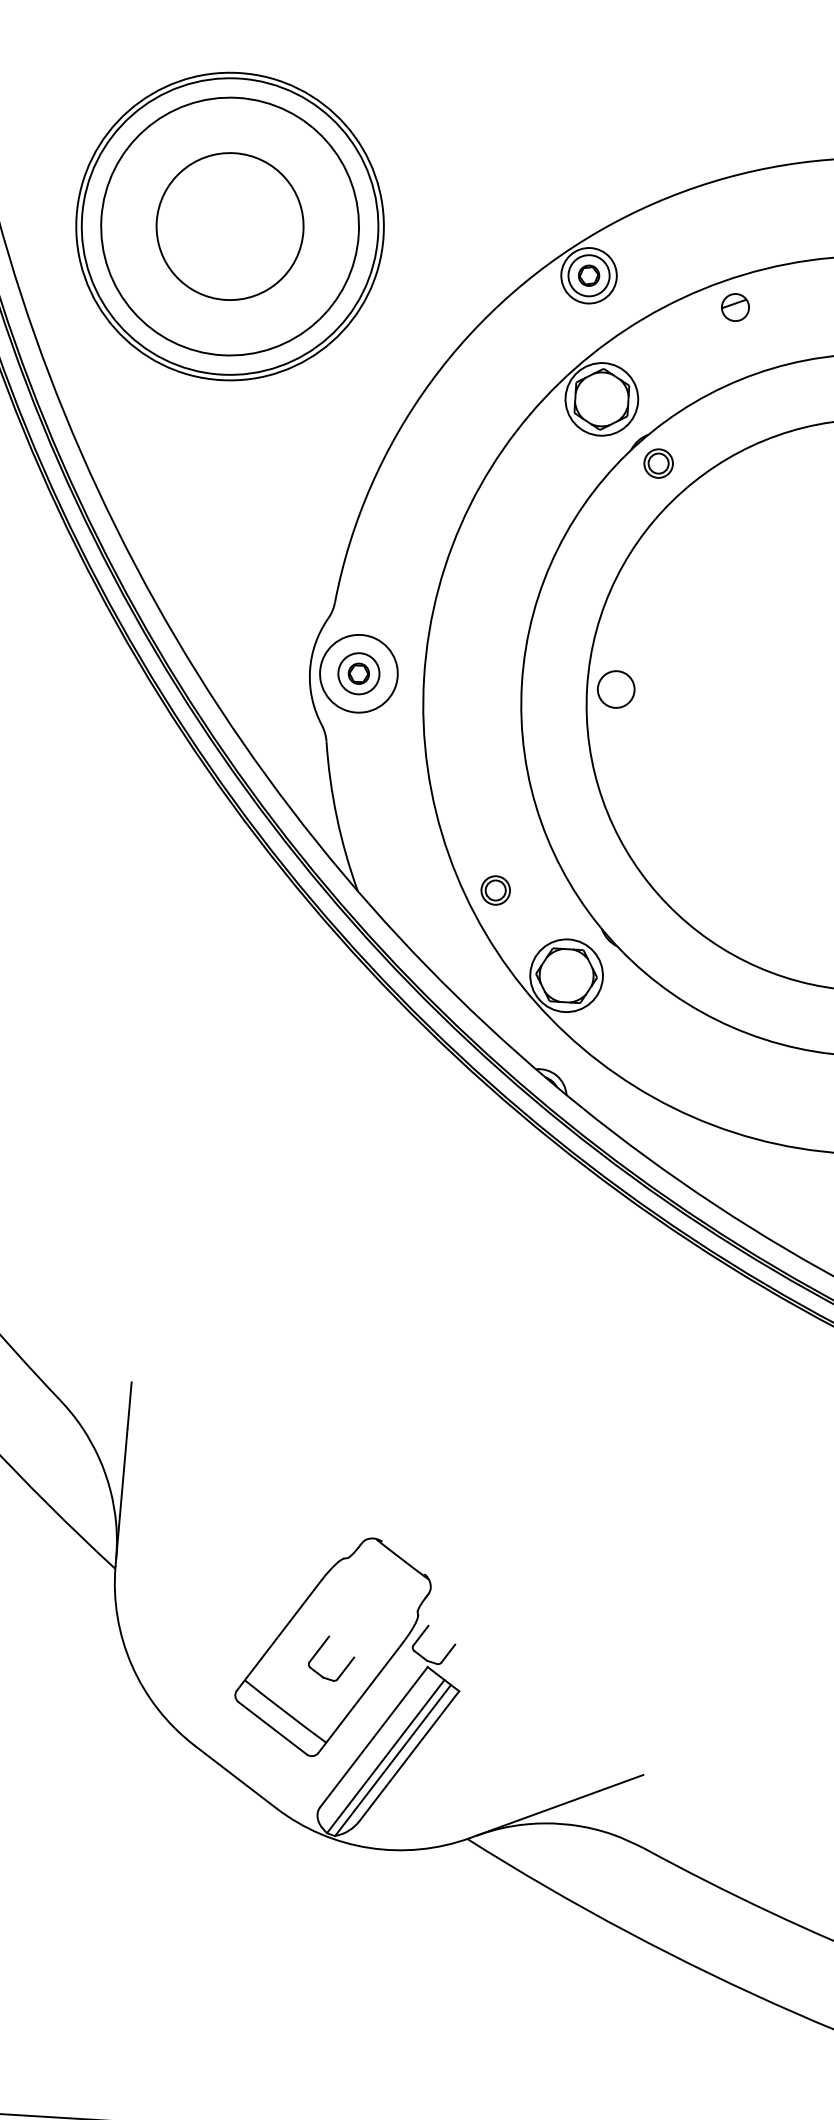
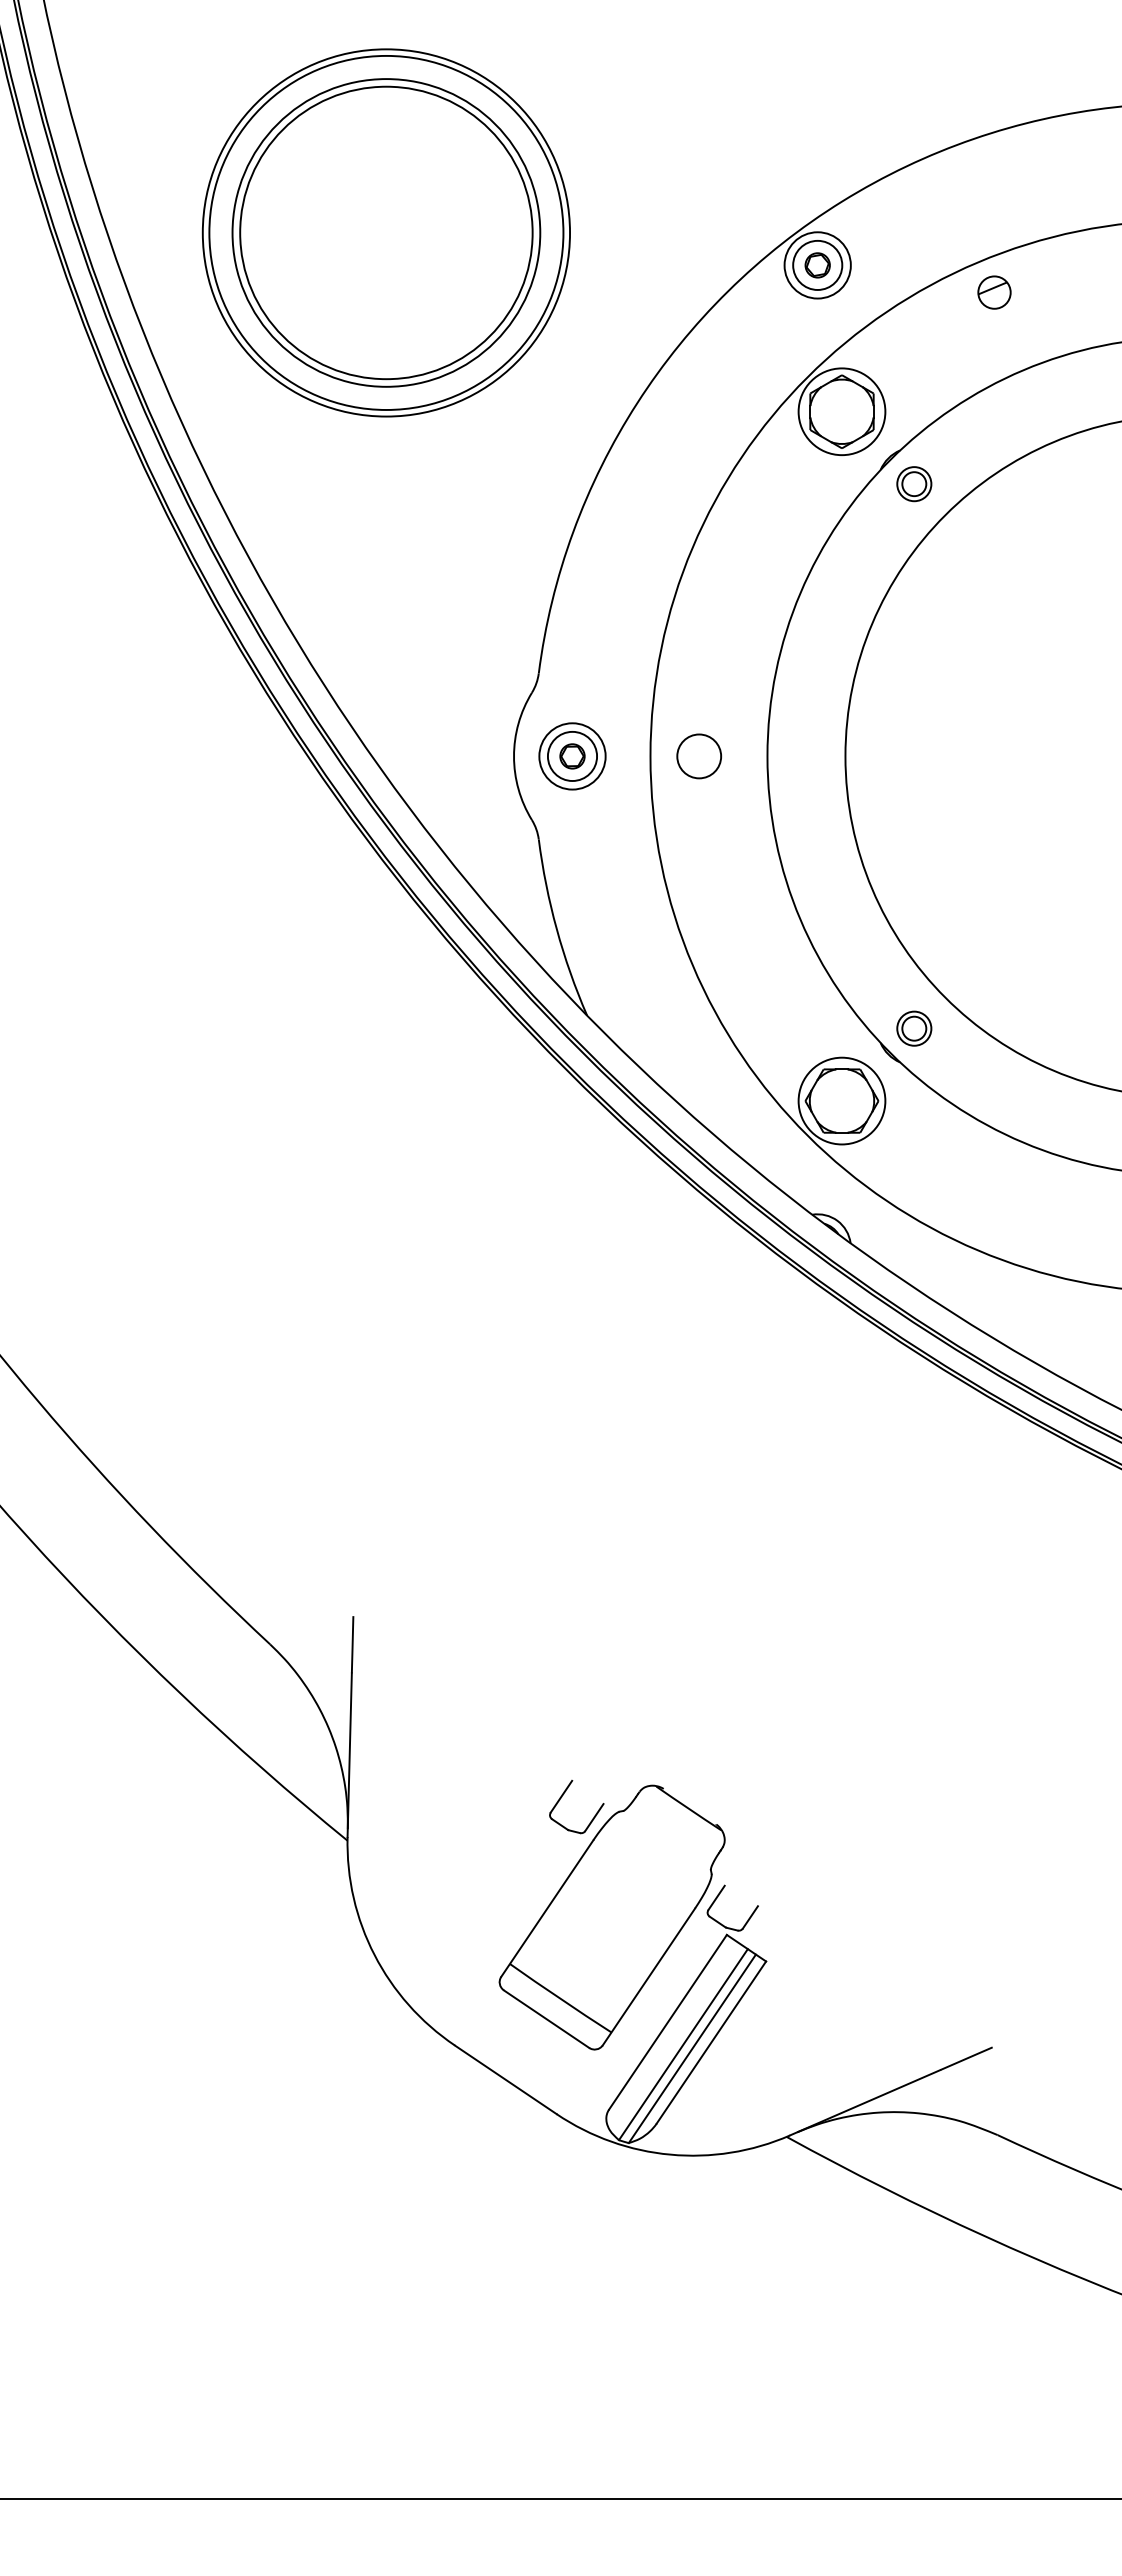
circle: (230, 226) -> (386, 232), size x1.67
circle: (358, 673) -> (572, 756), size x0.71
circle: (616, 689) -> (699, 756), moved
part: (495, 890) -> (914, 1028), moved
part: (320, 1650) -> (562, 1797), moved

